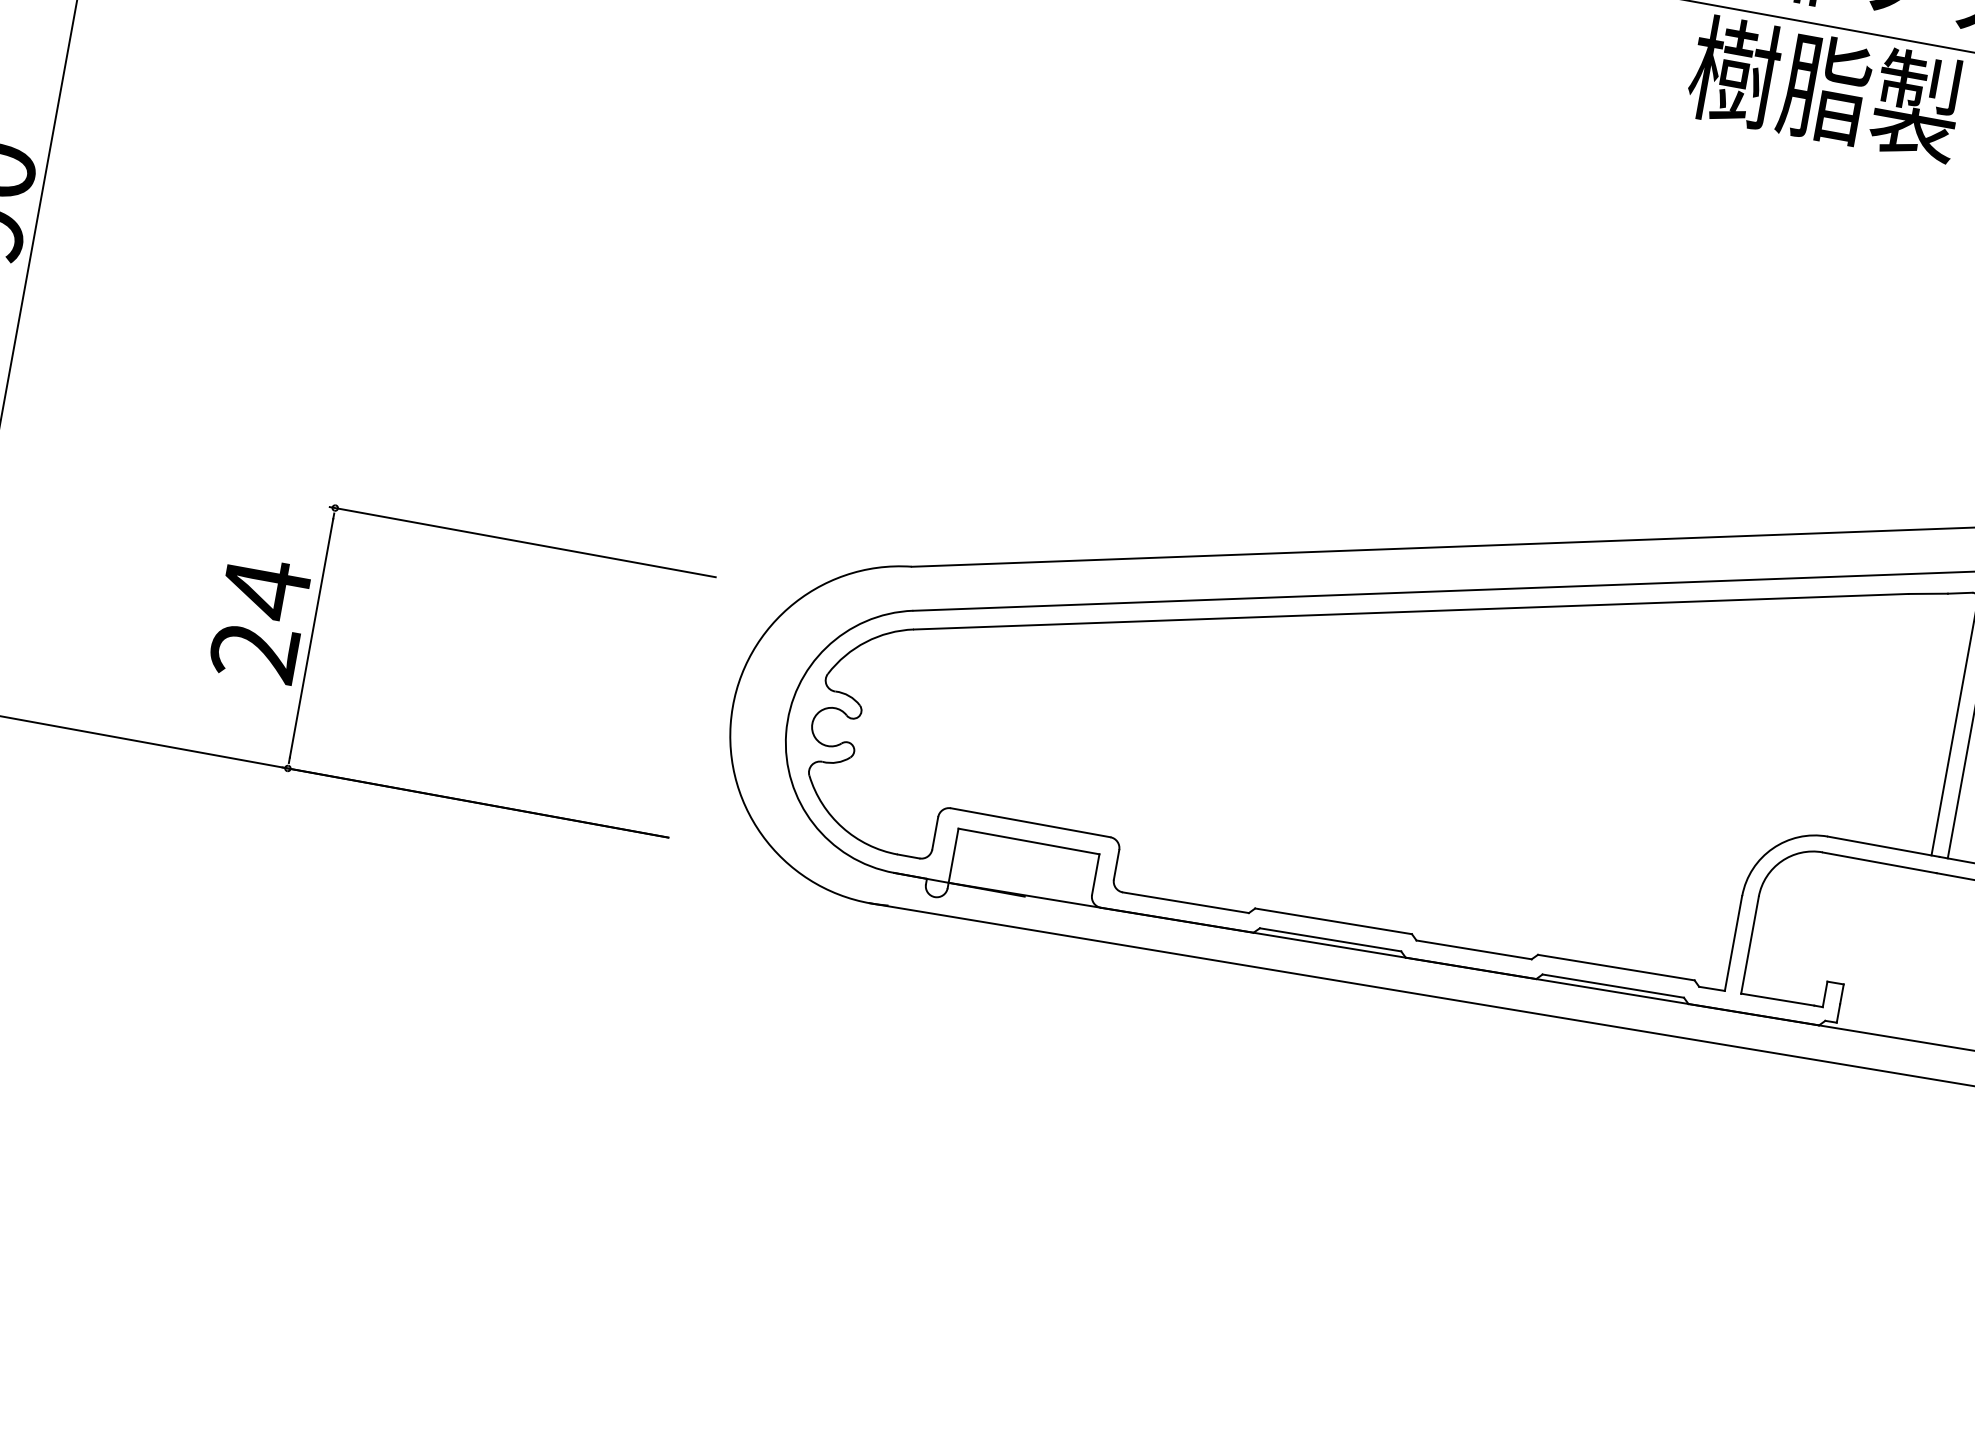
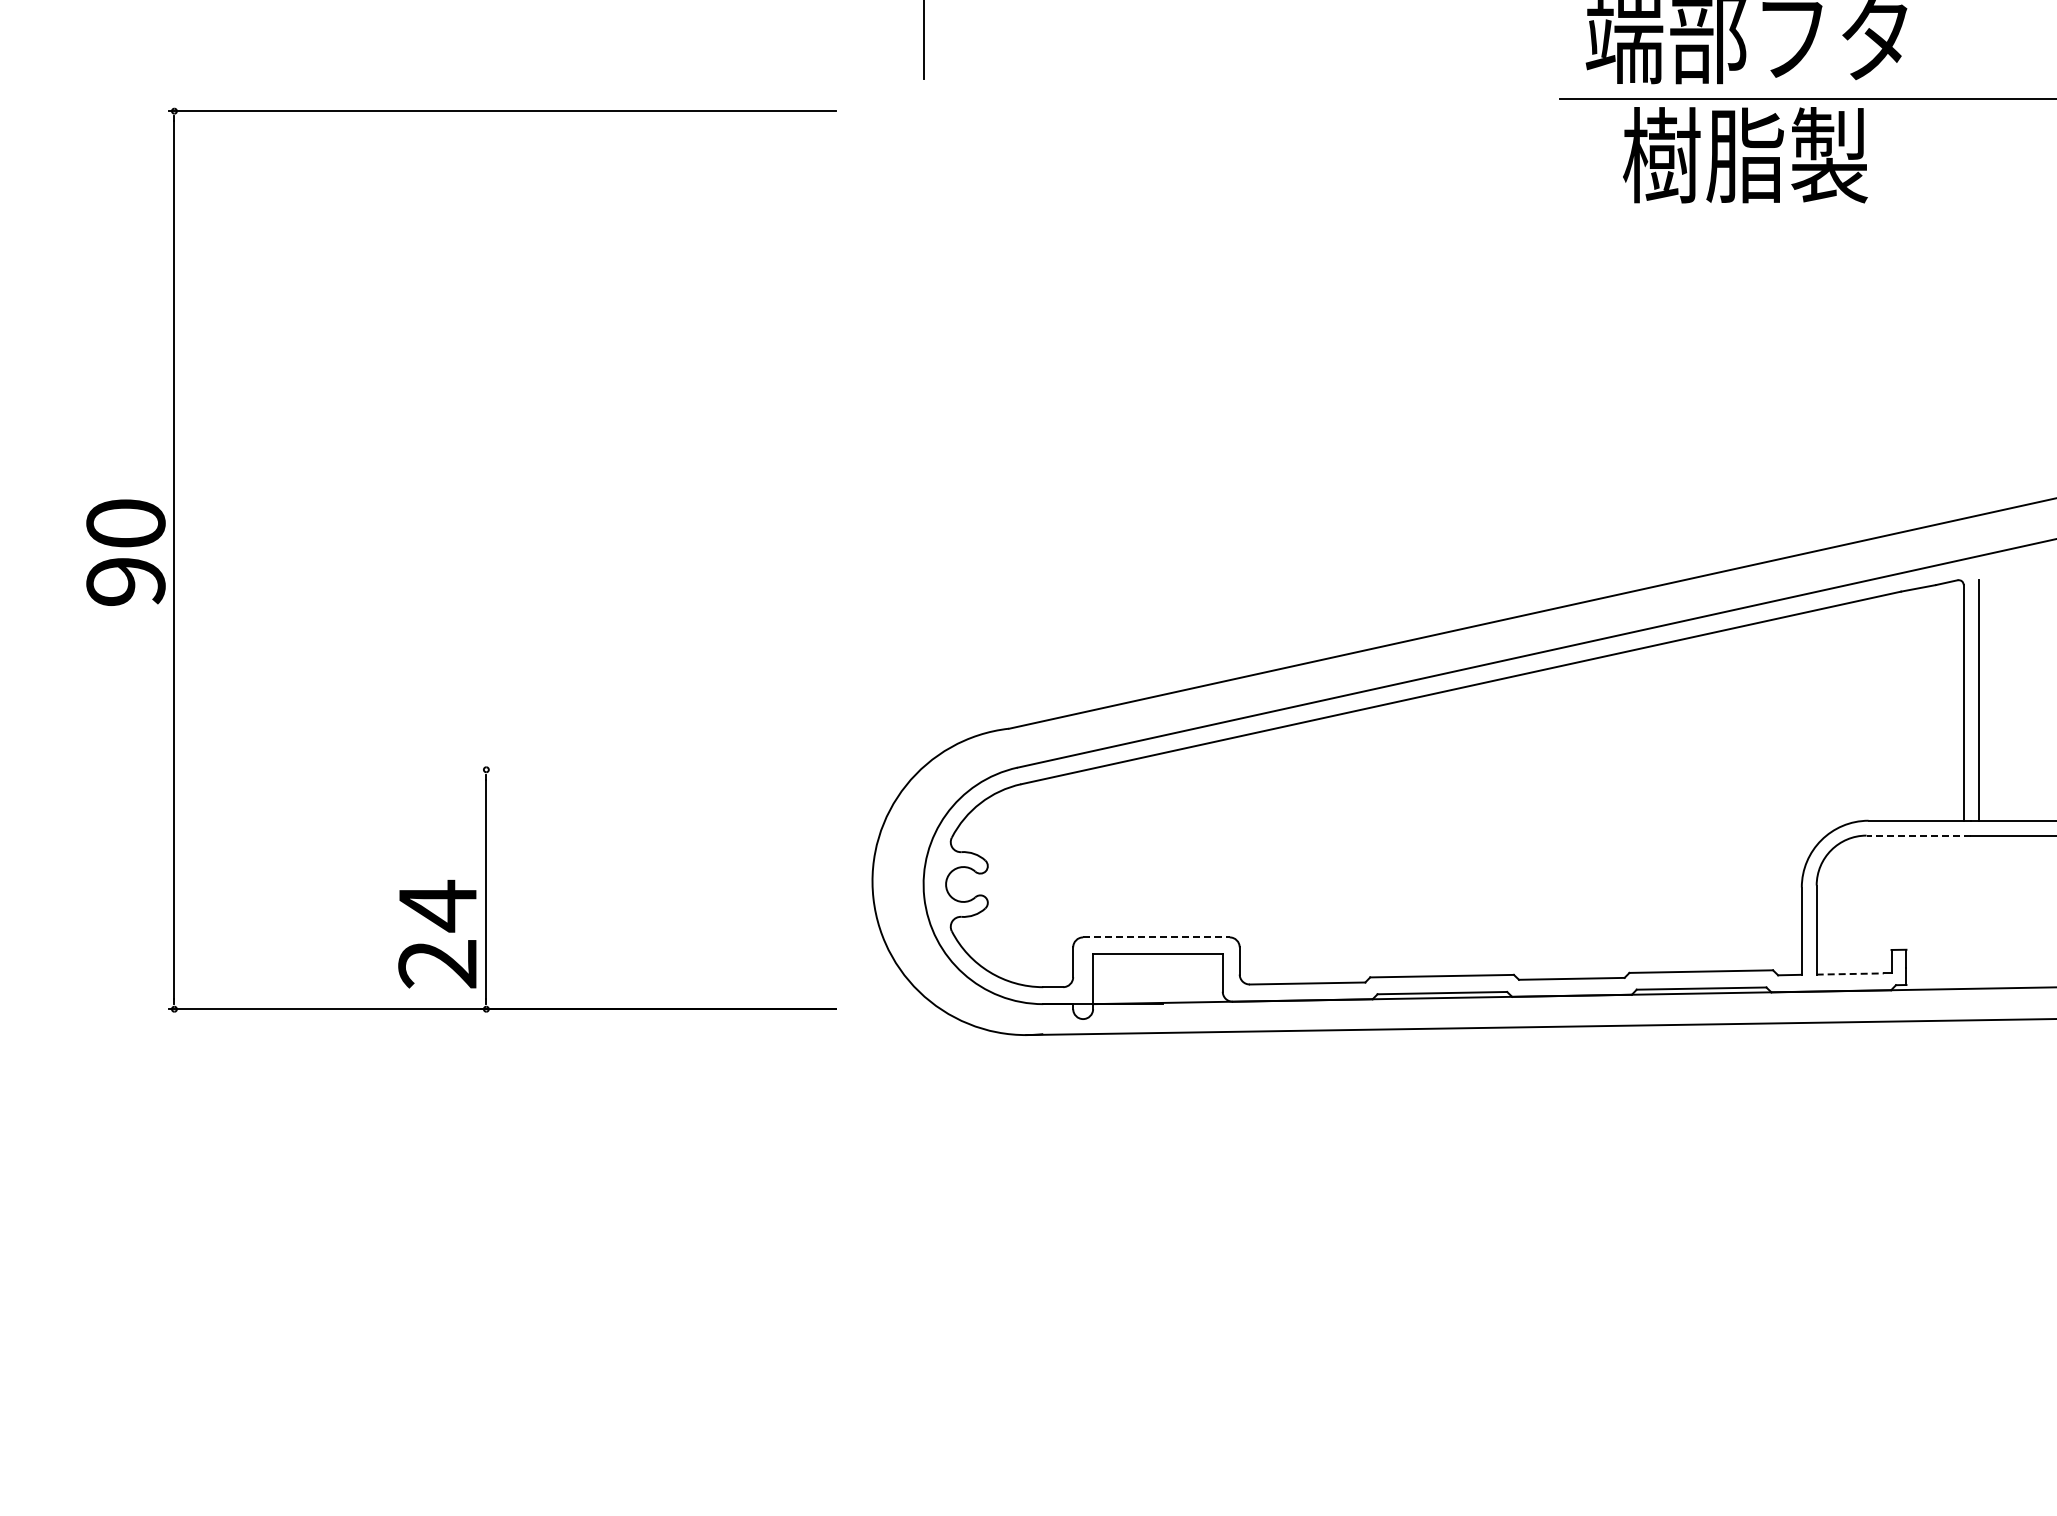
line: (522, 541) -> (658, 769), removed
text: (260, 619) -> (437, 934), moved
line: (1030, 822) -> (1156, 937), solid -> dashed
line: (1879, 862) -> (1918, 835), solid -> dashed
line: (1777, 1000) -> (1850, 974), solid -> dashed

